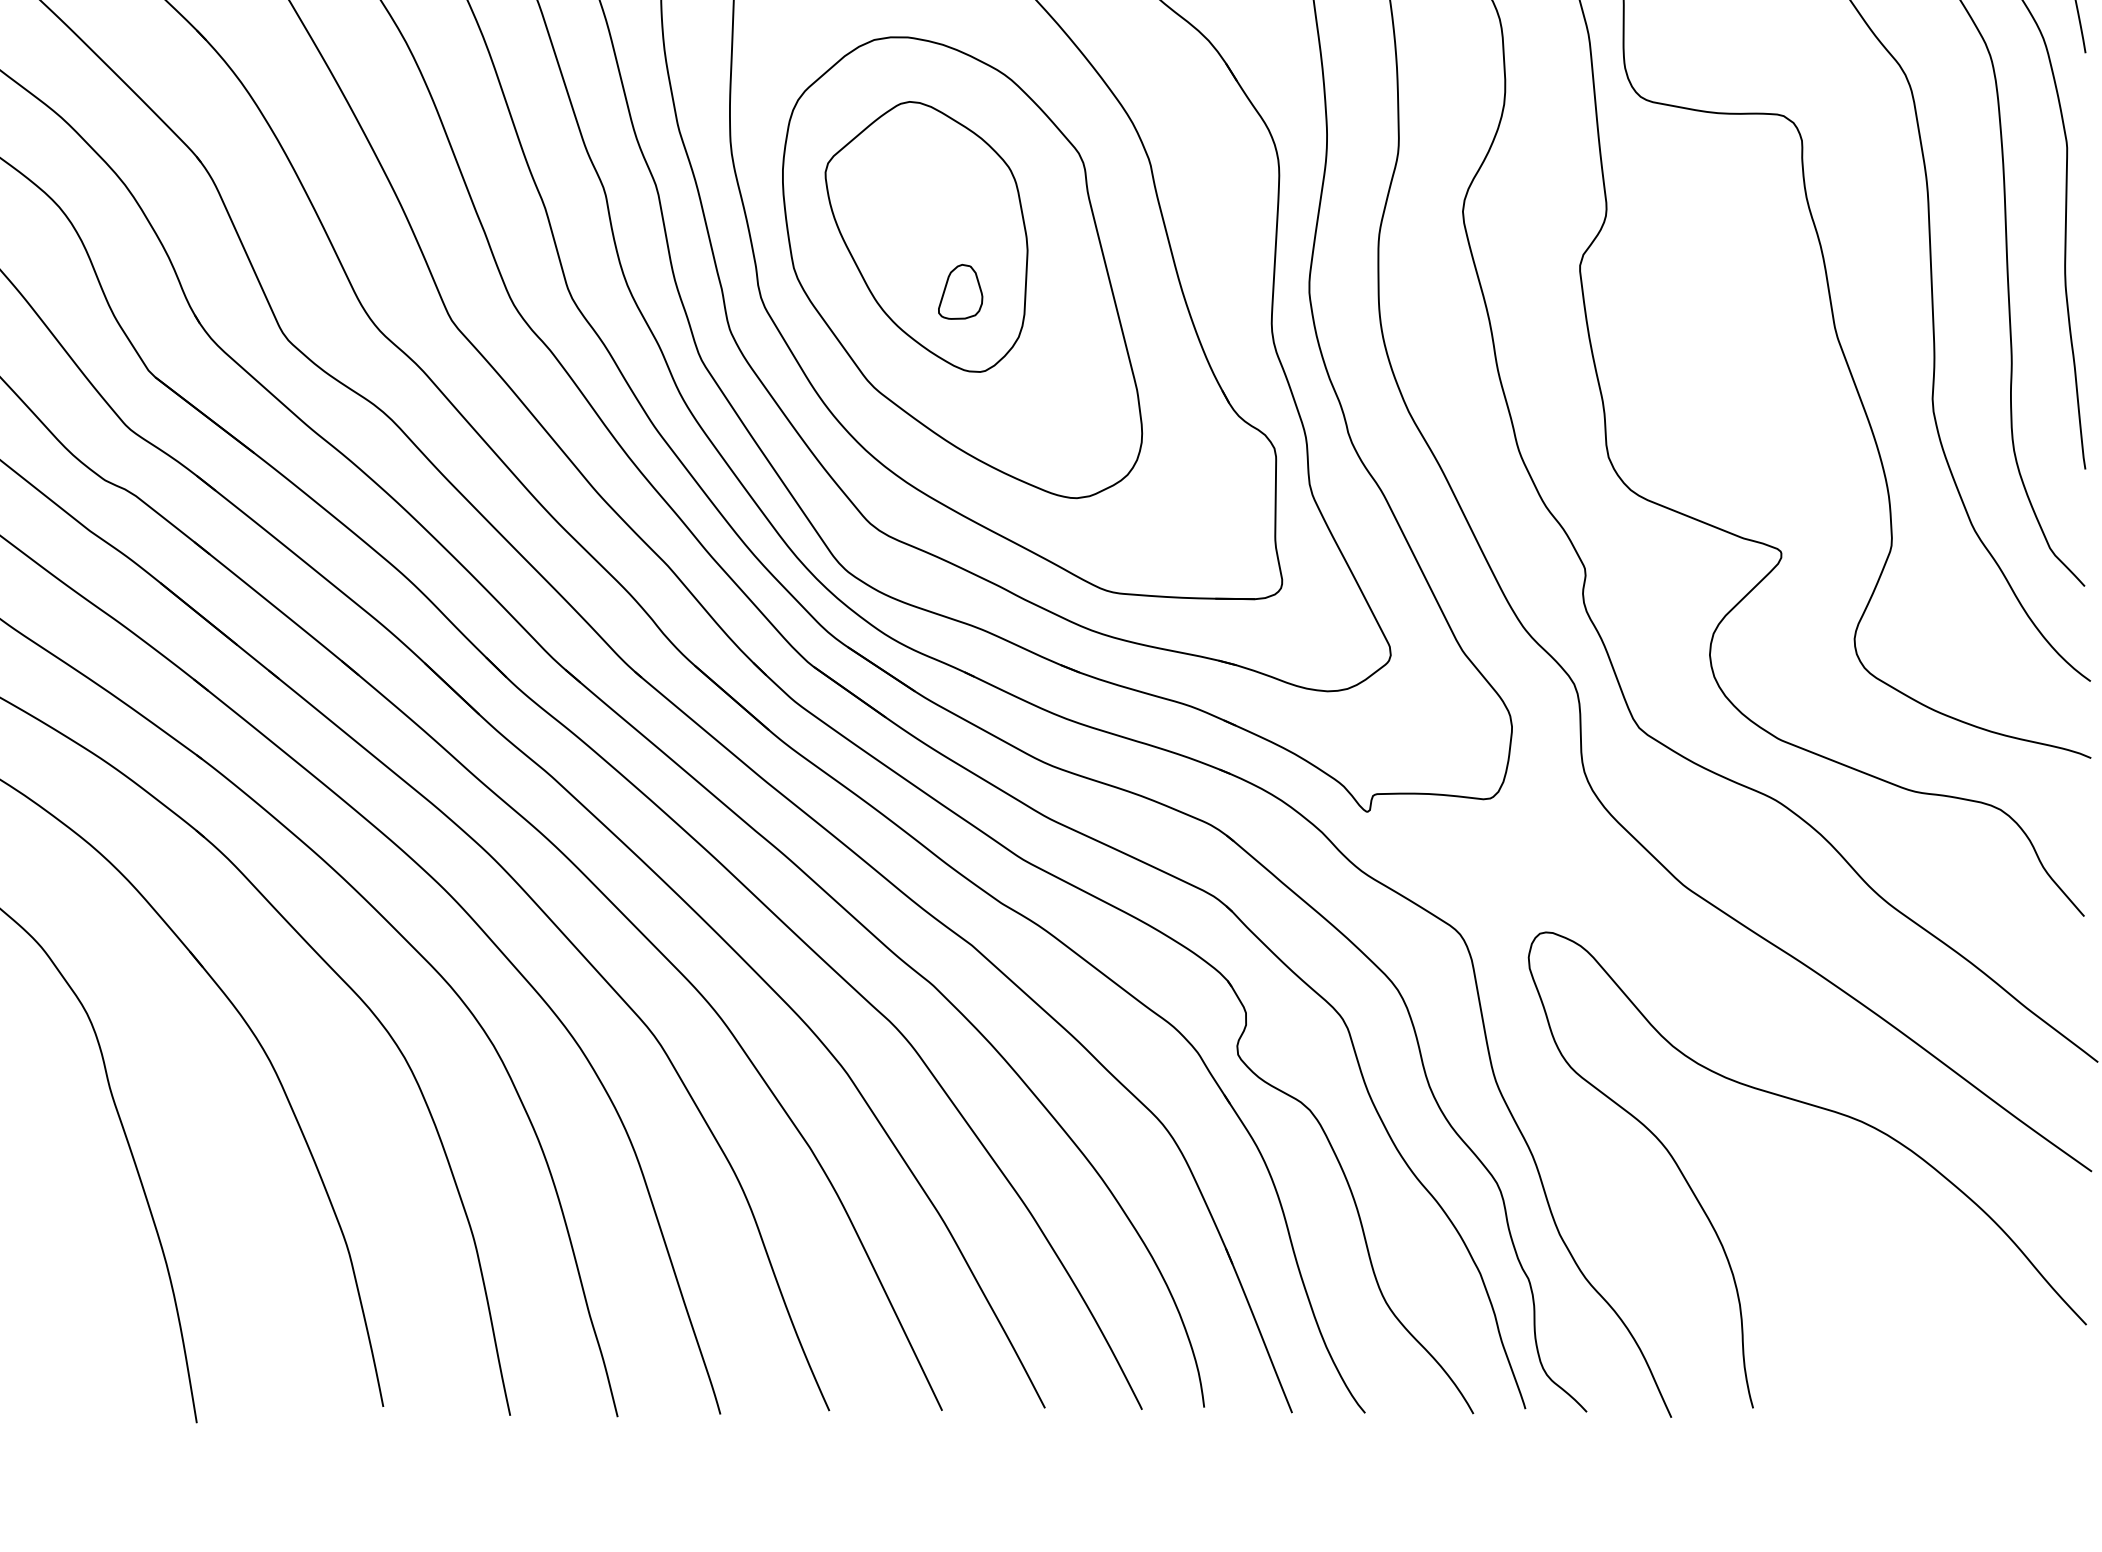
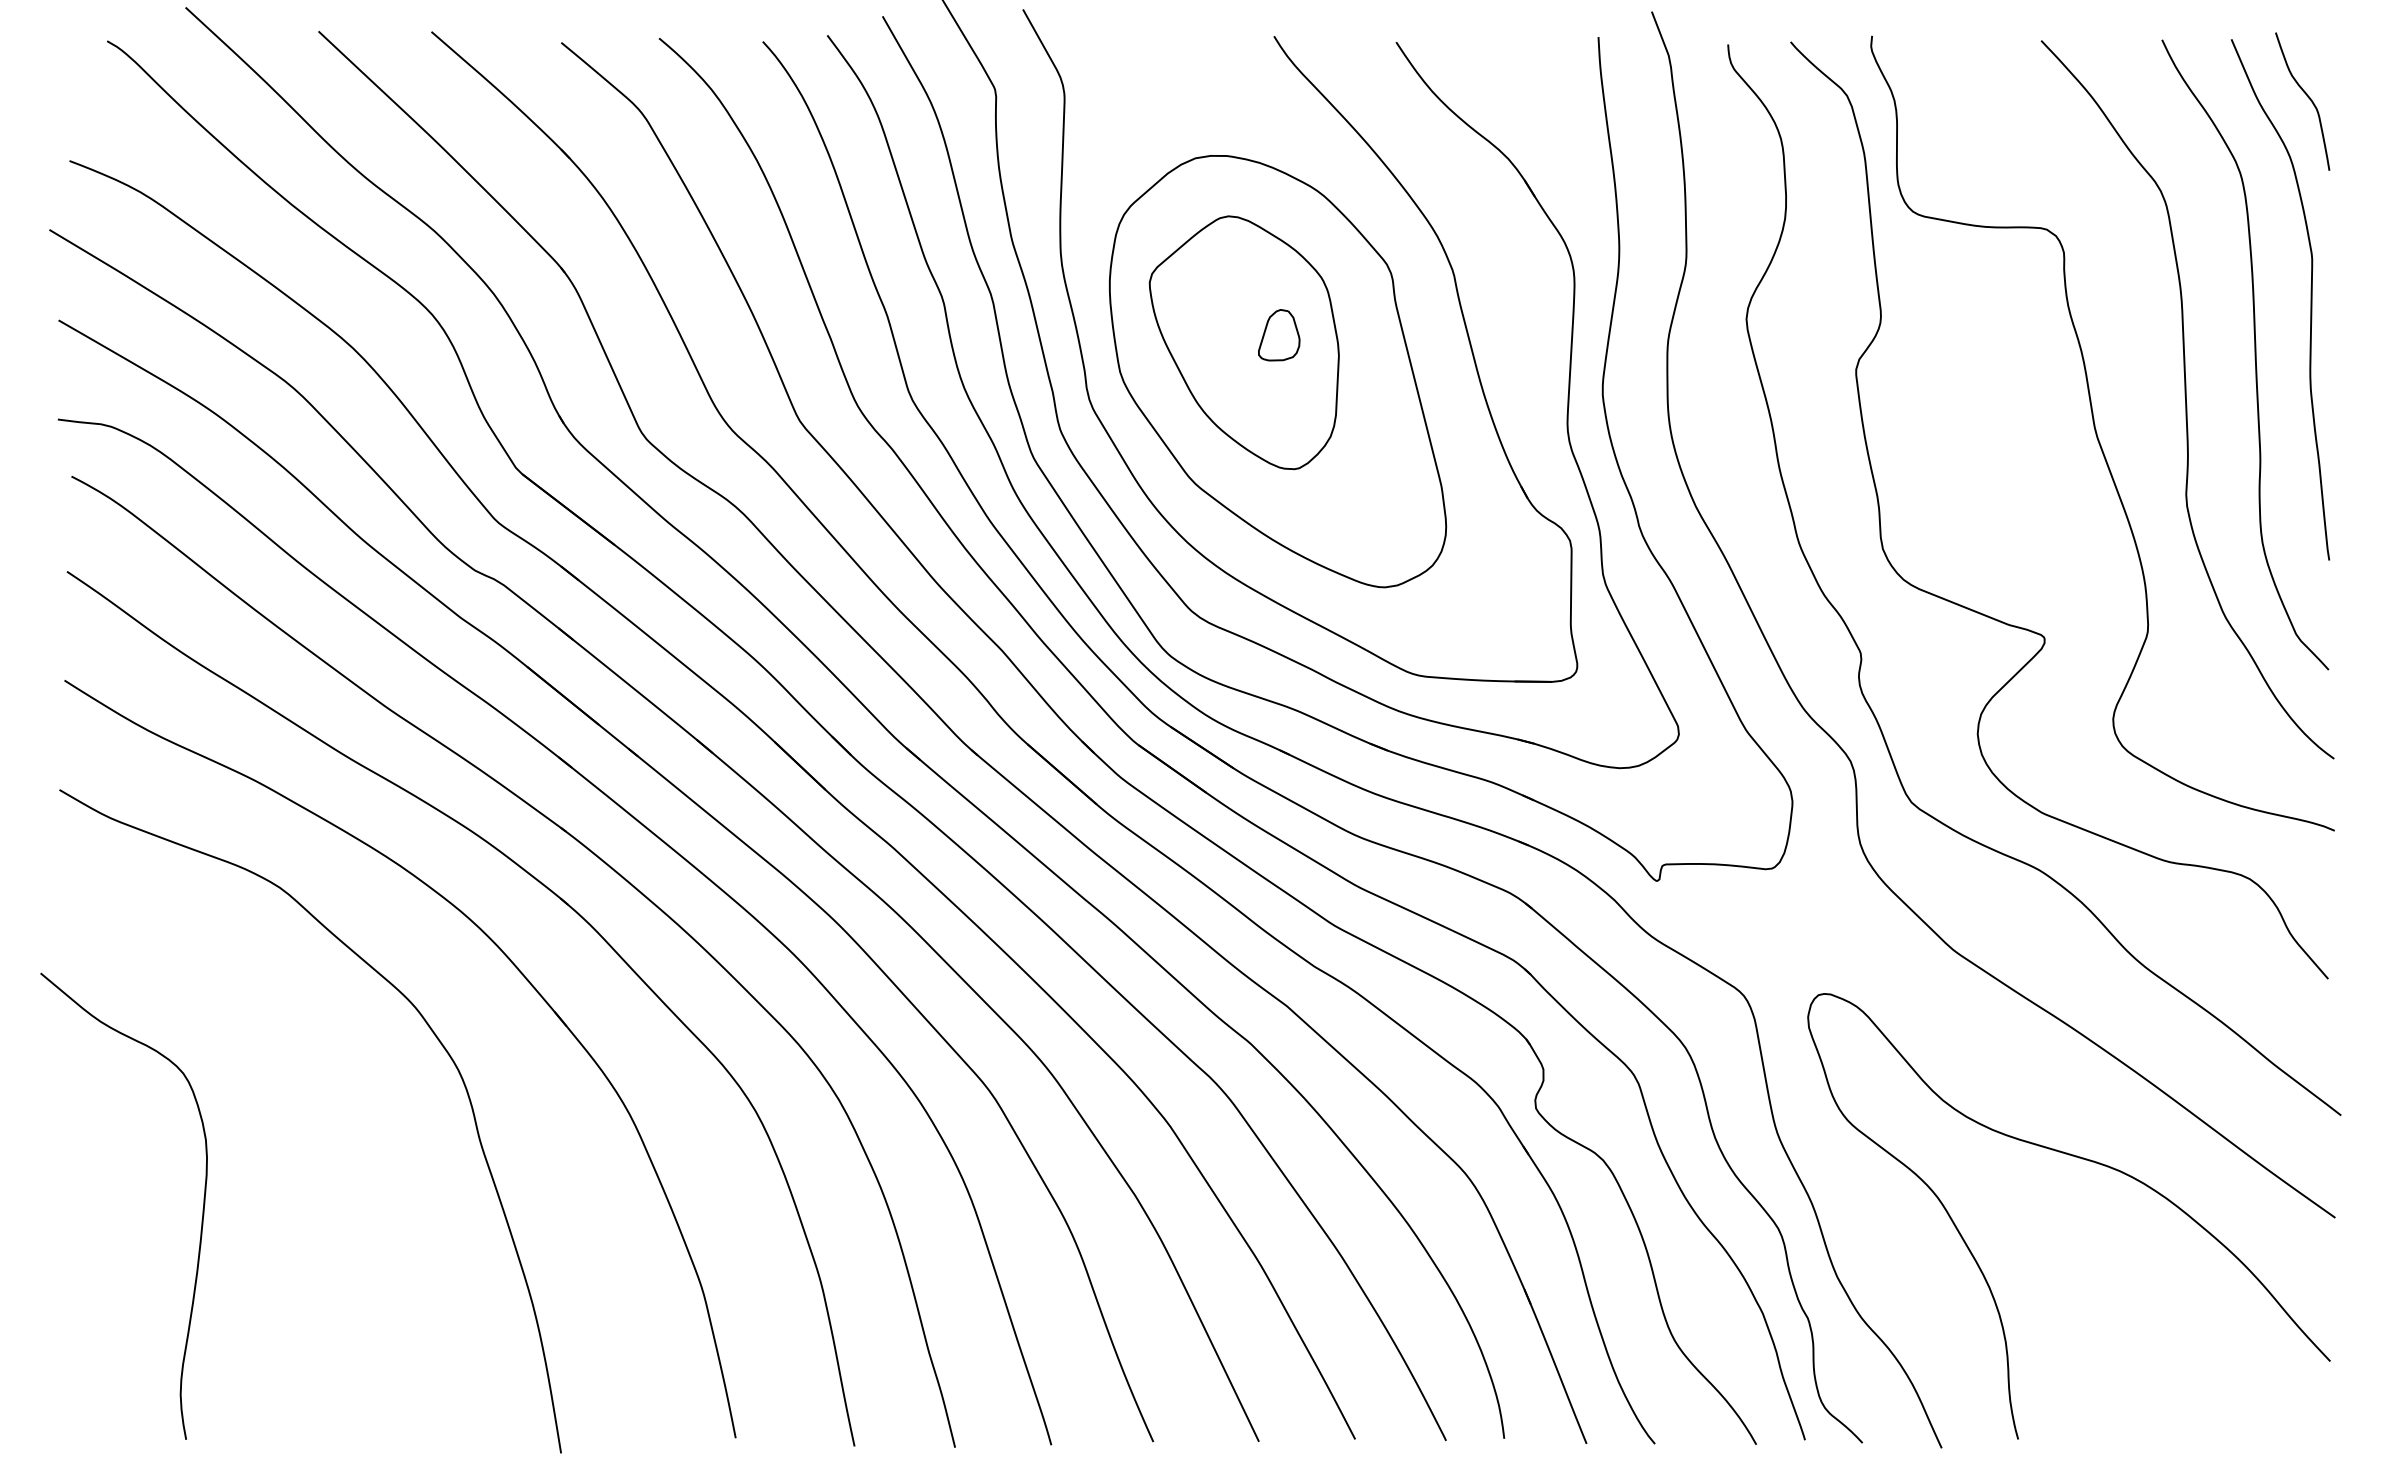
part: (960, 292) -> (1279, 335), moved

